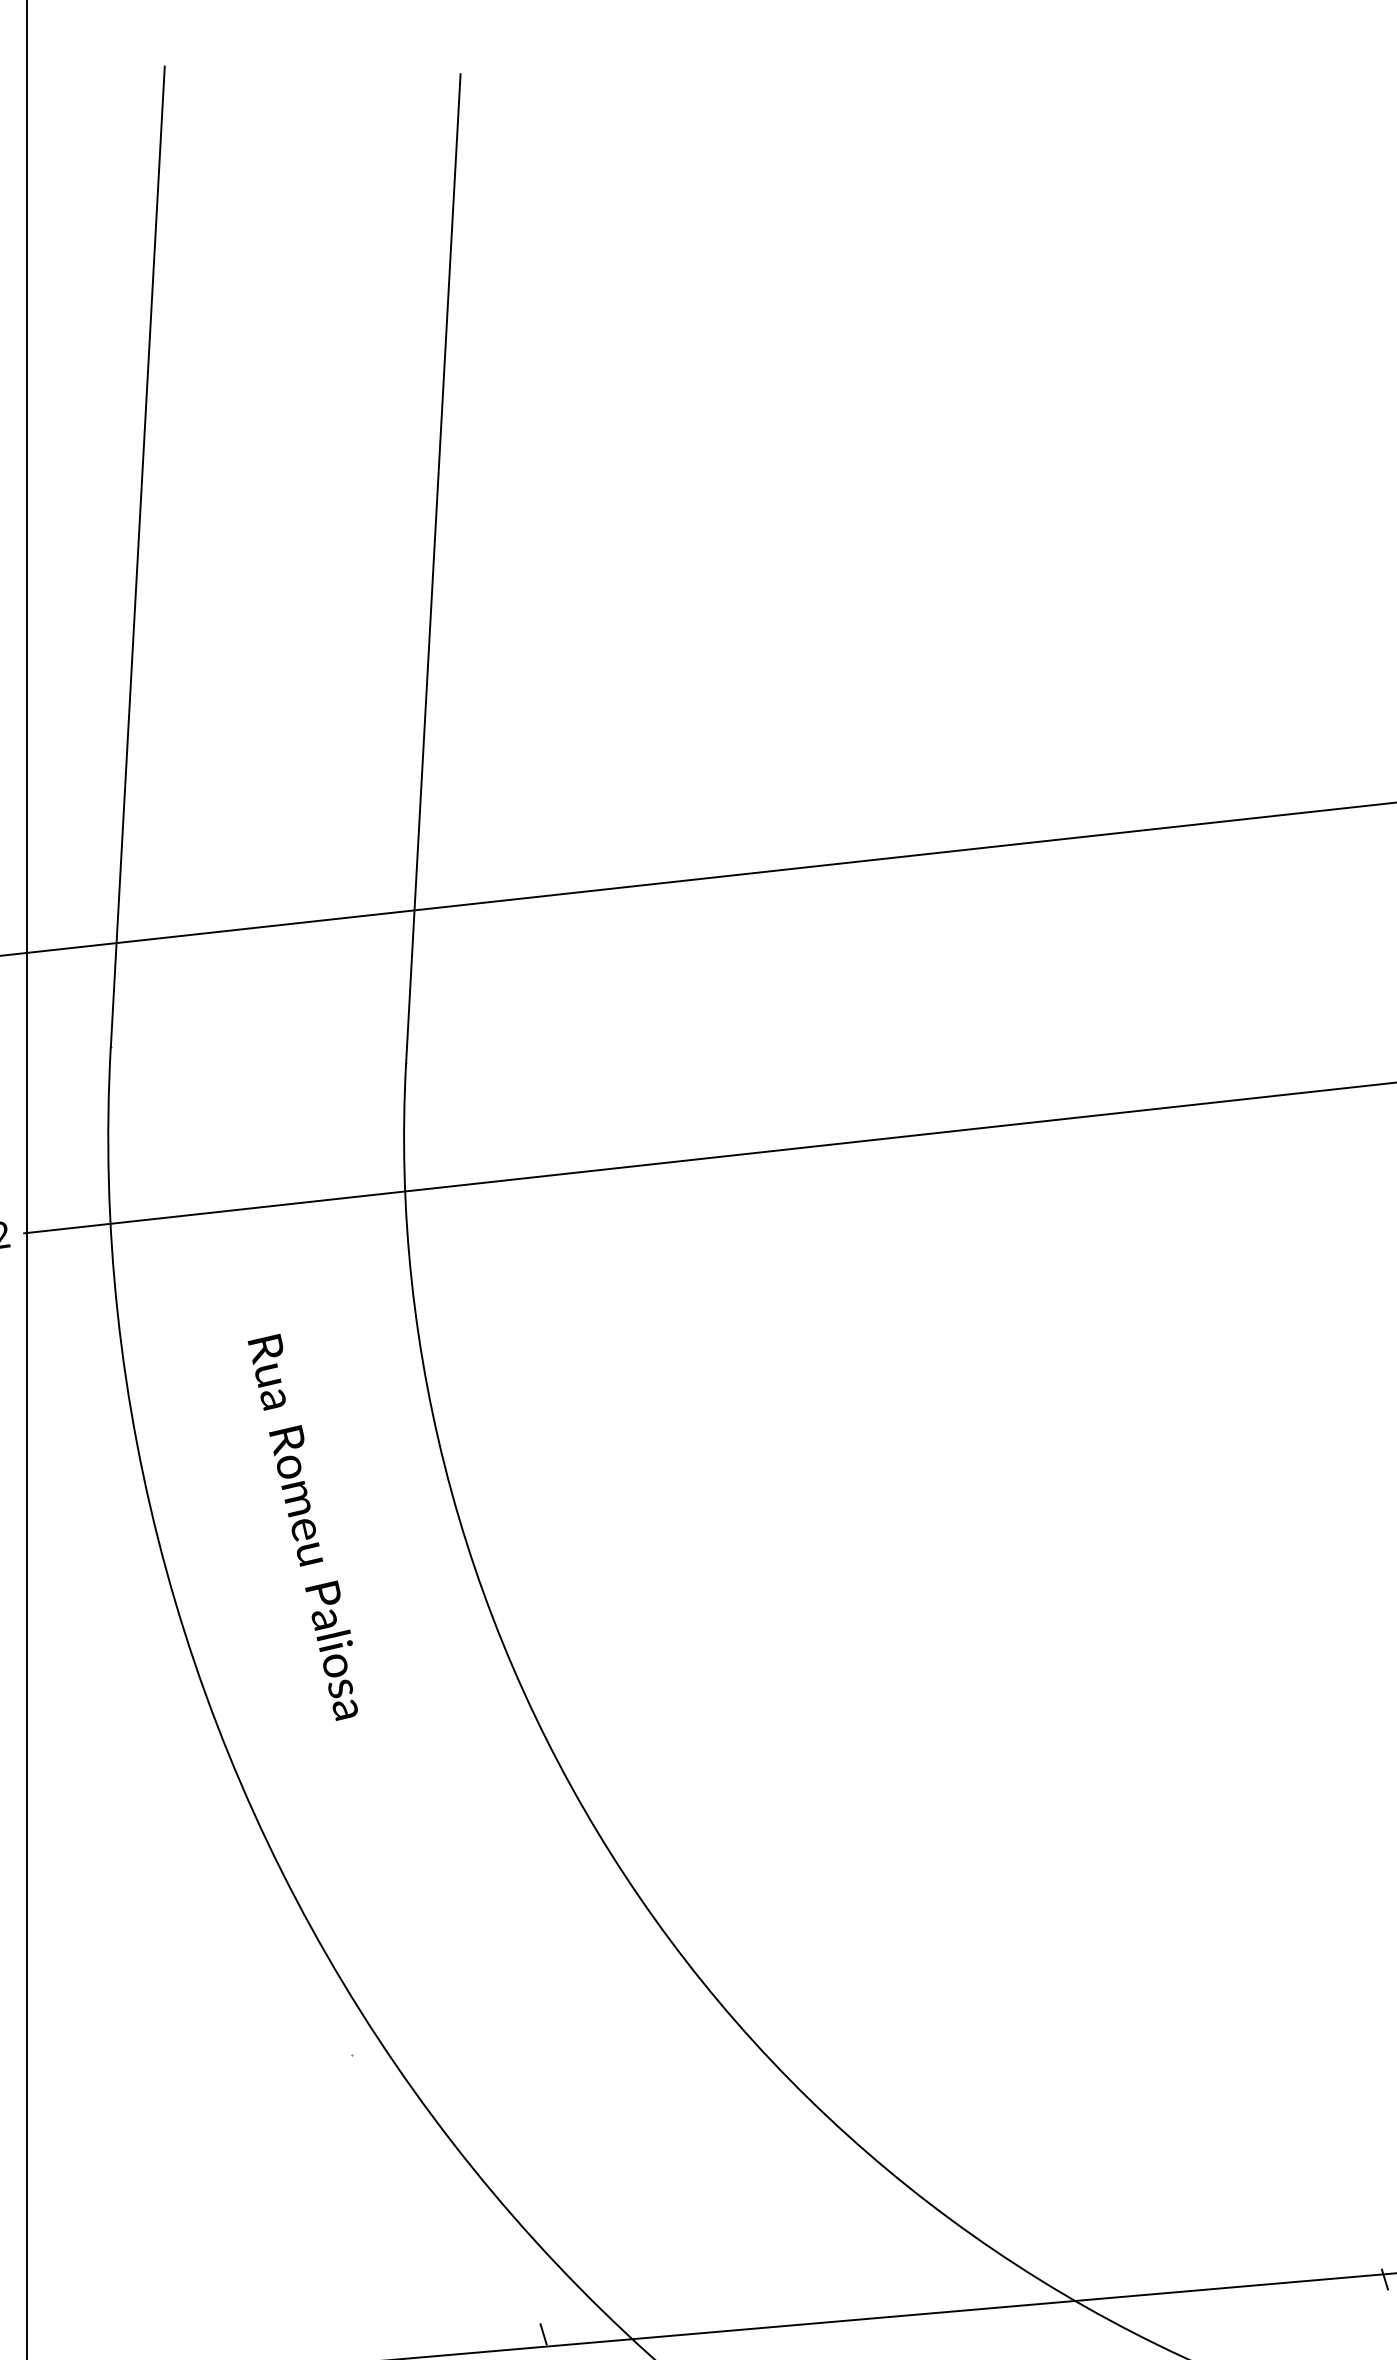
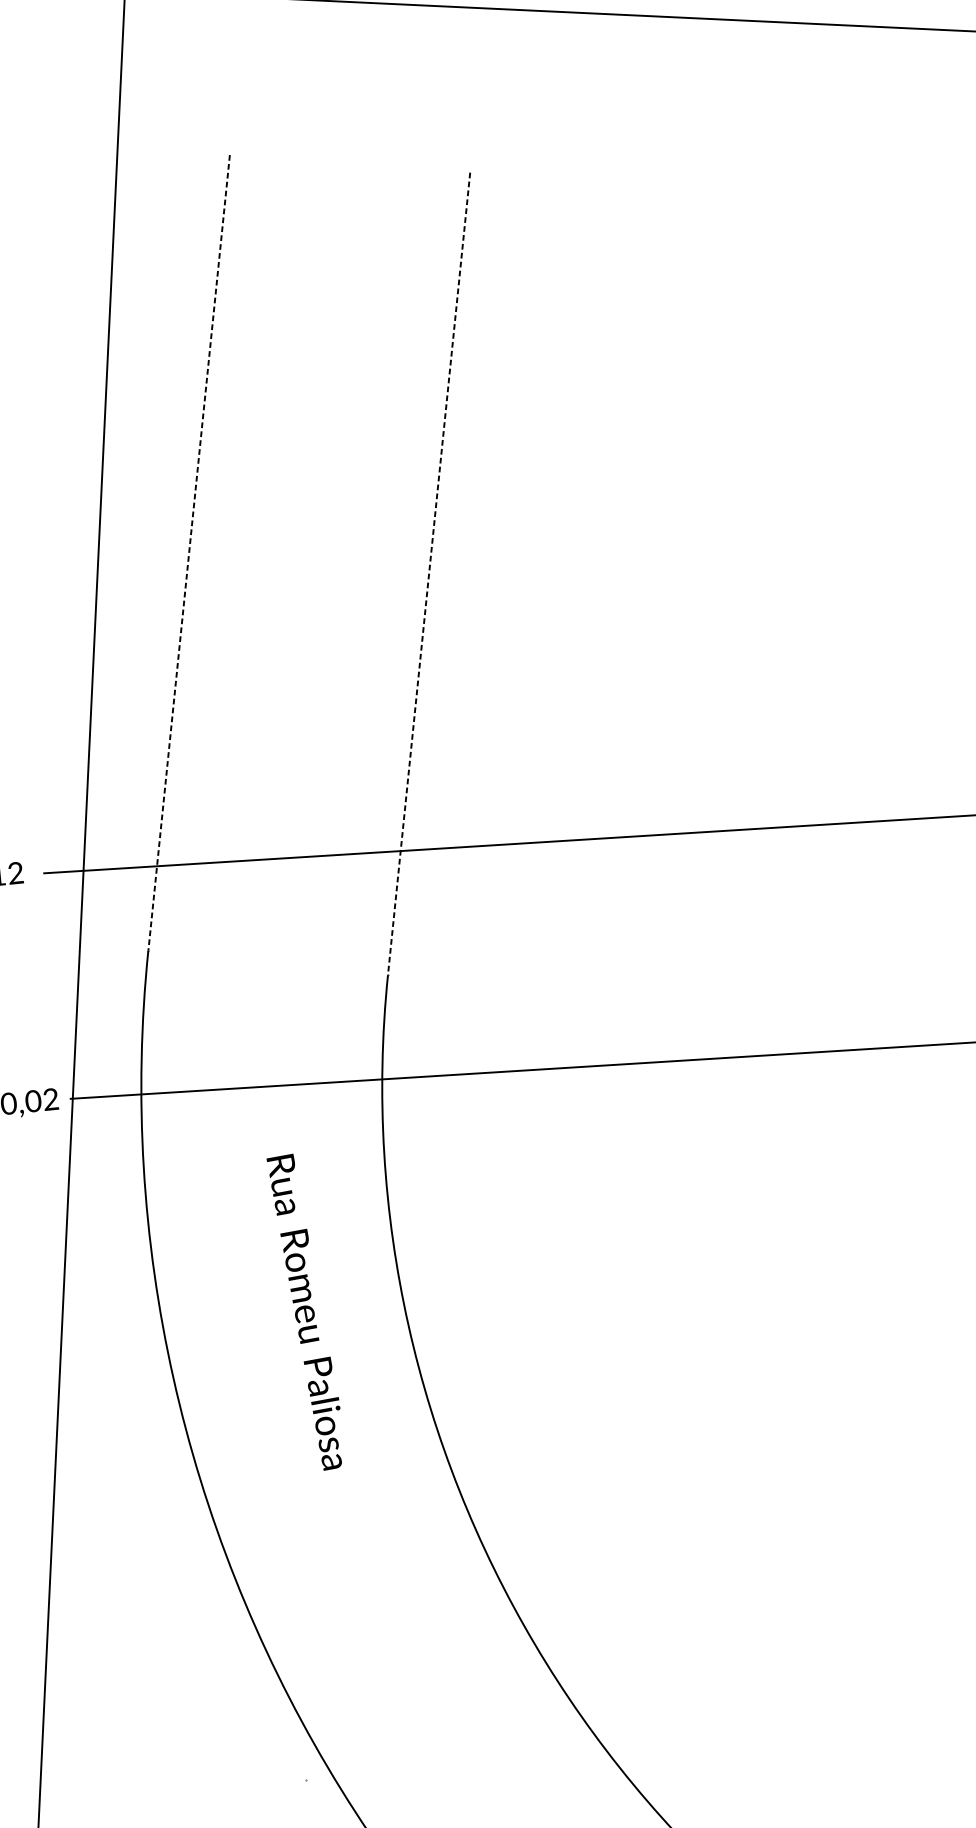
line: (137, 557) -> (188, 553), solid -> dashed
line: (433, 569) -> (429, 574), solid -> dashed
text: (302, 1526) -> (303, 1311), moved

